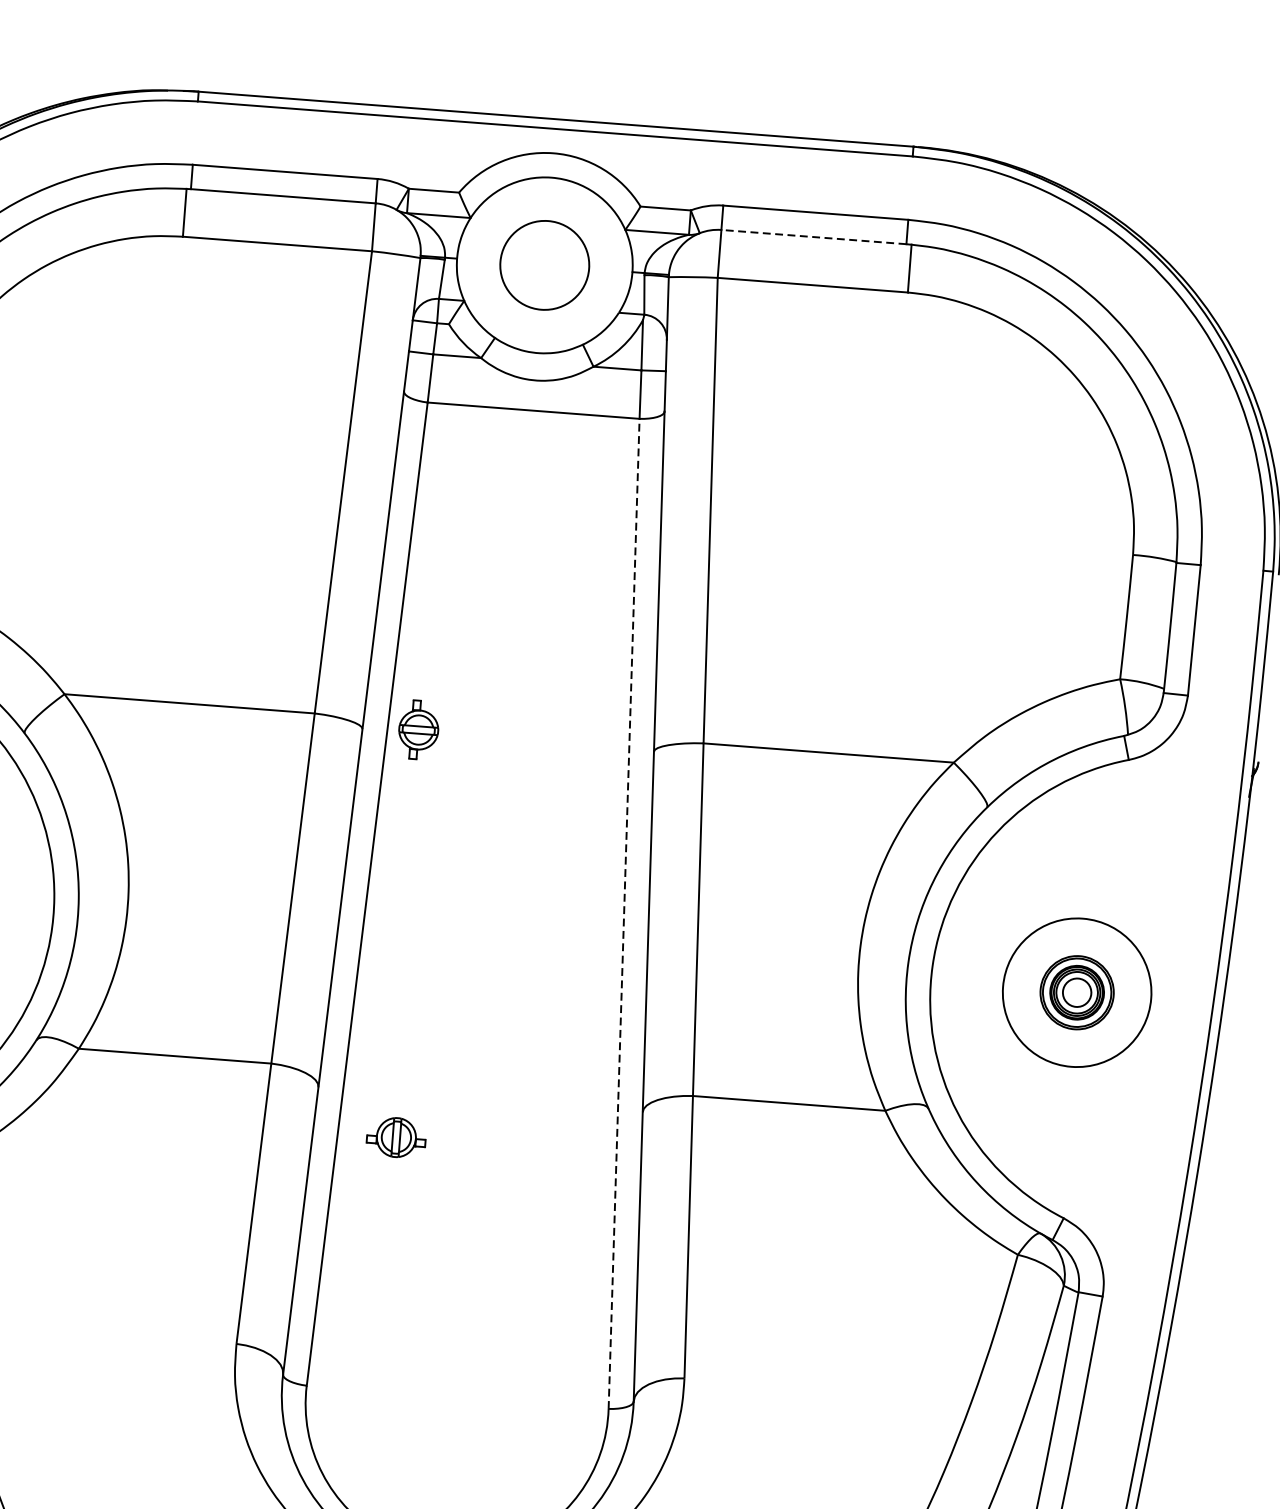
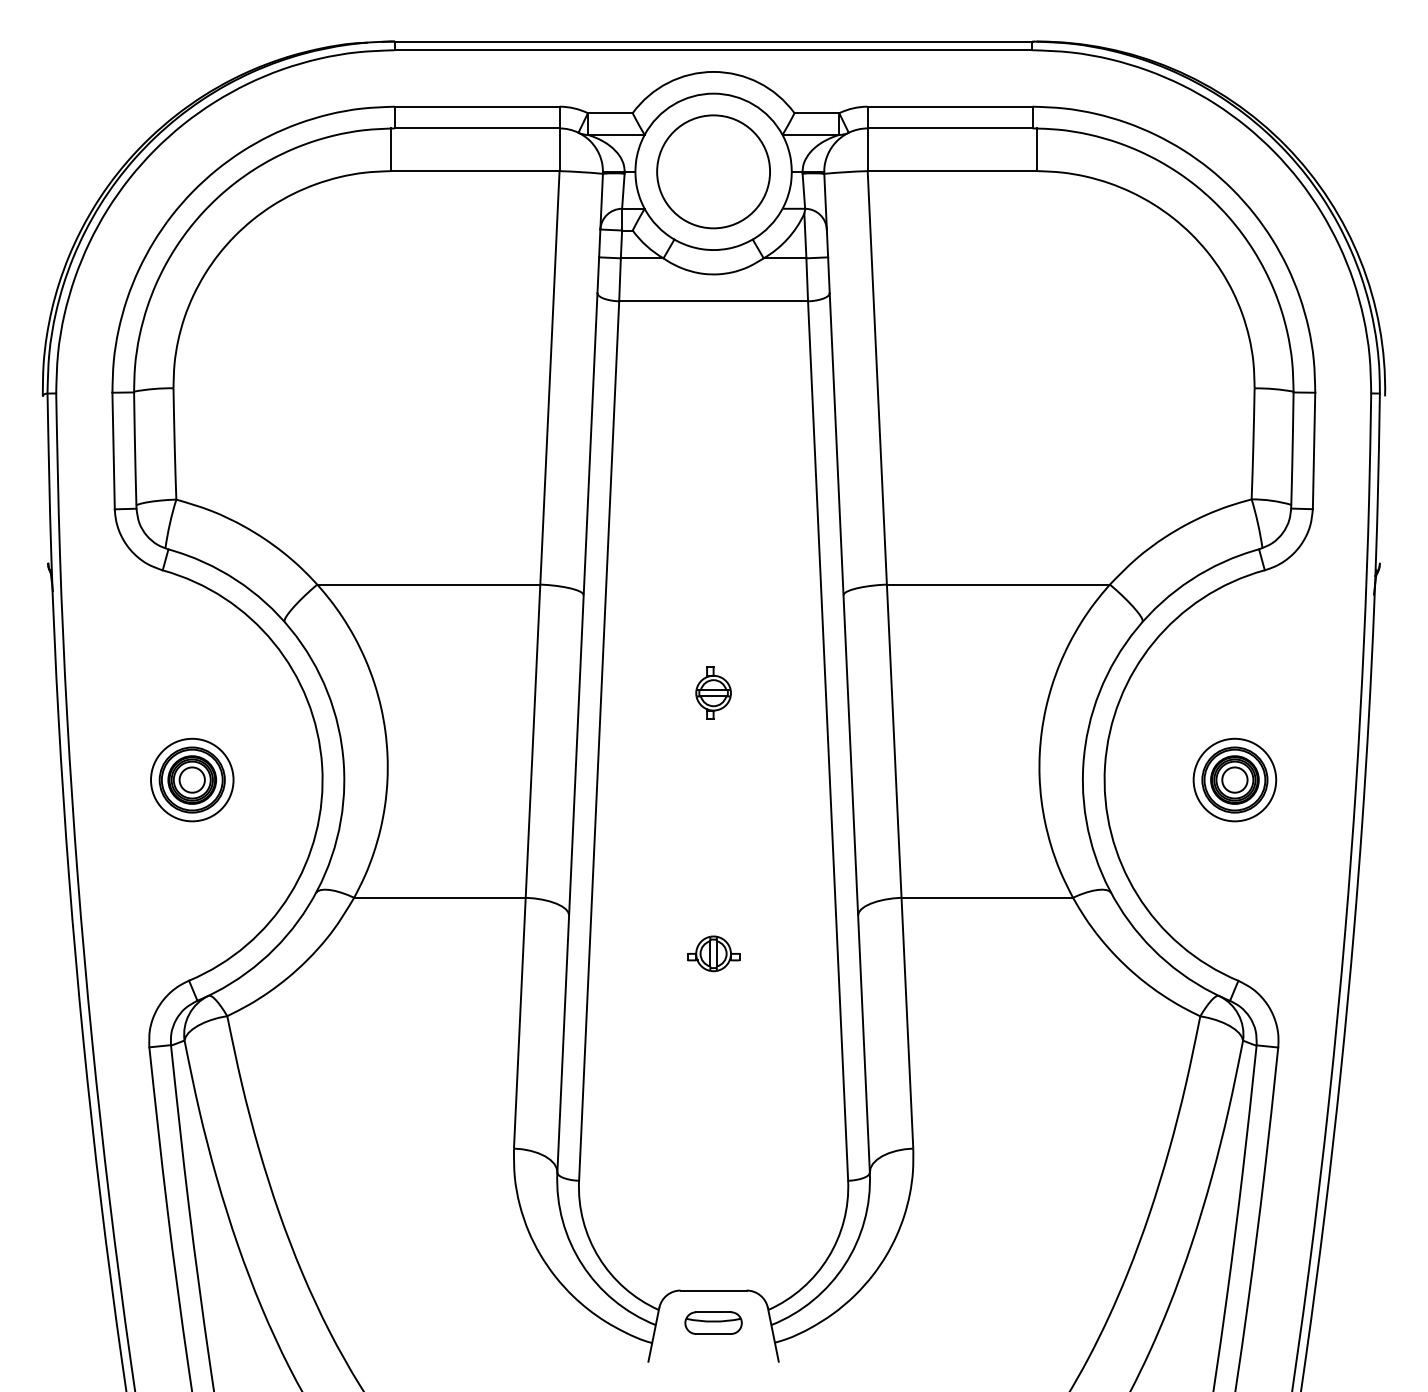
line: (813, 237) -> (949, 128), dashed -> solid
circle: (544, 264) -> (713, 171), size x1.43
part: (418, 729) -> (713, 692), moved
line: (624, 913) -> (828, 740), dashed -> solid
circle: (1076, 992) -> (1234, 779), size x0.62
part: (396, 1137) -> (713, 953), moved

